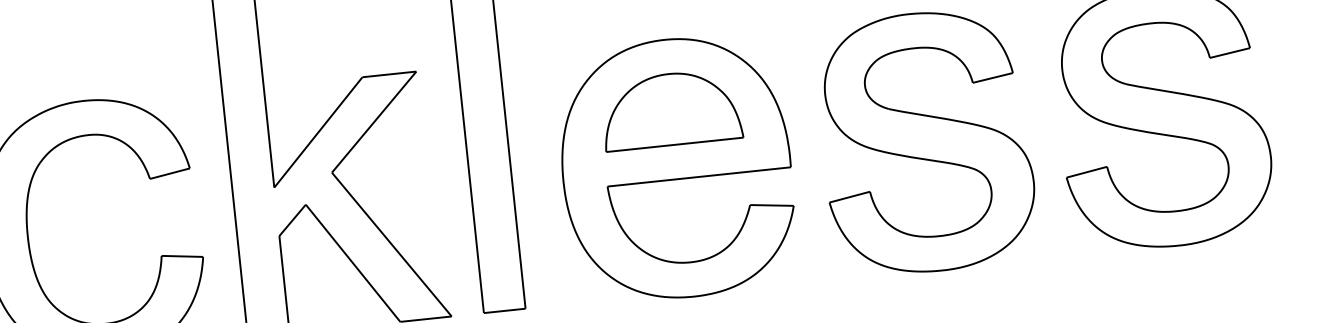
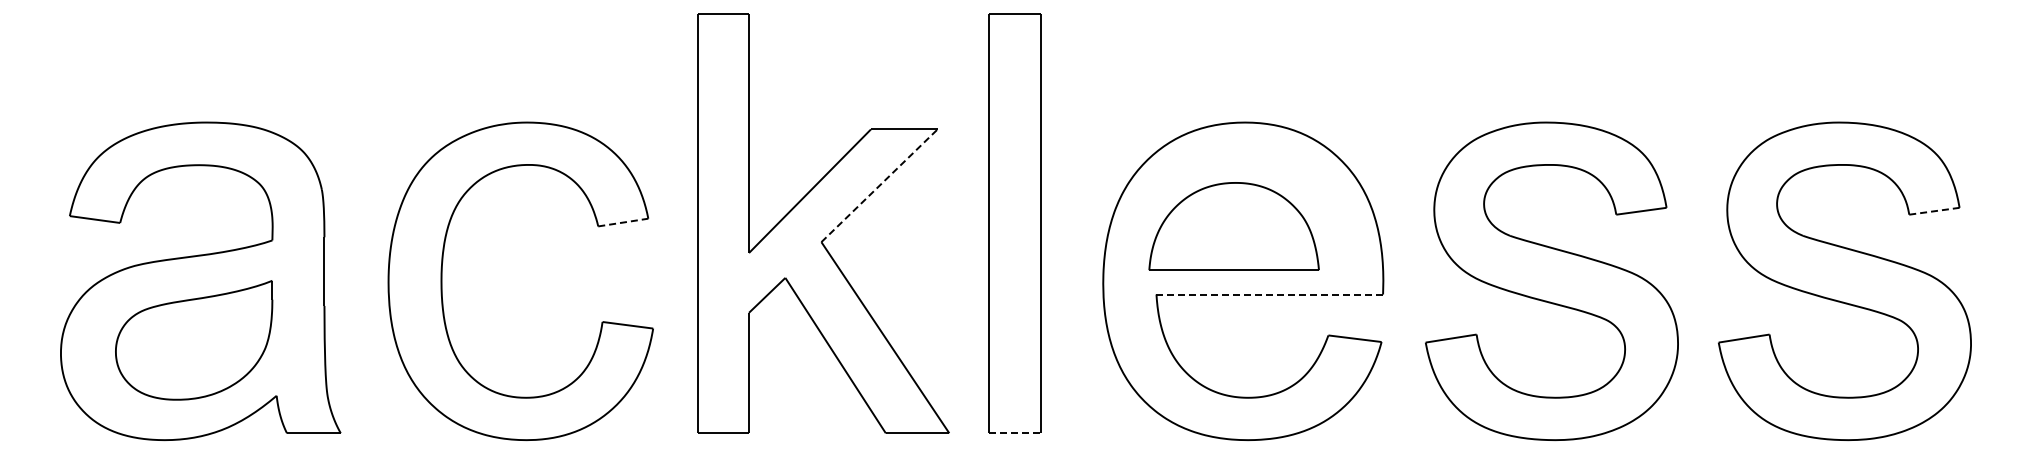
line: (1230, 53) -> (1934, 211), solid -> dashed
part: (670, 109) -> (1233, 226), moved
line: (374, 121) -> (879, 185), solid -> dashed
line: (170, 173) -> (623, 222), solid -> dashed
line: (699, 176) -> (1270, 294), solid -> dashed
line: (504, 311) -> (1014, 433), solid -> dashed

